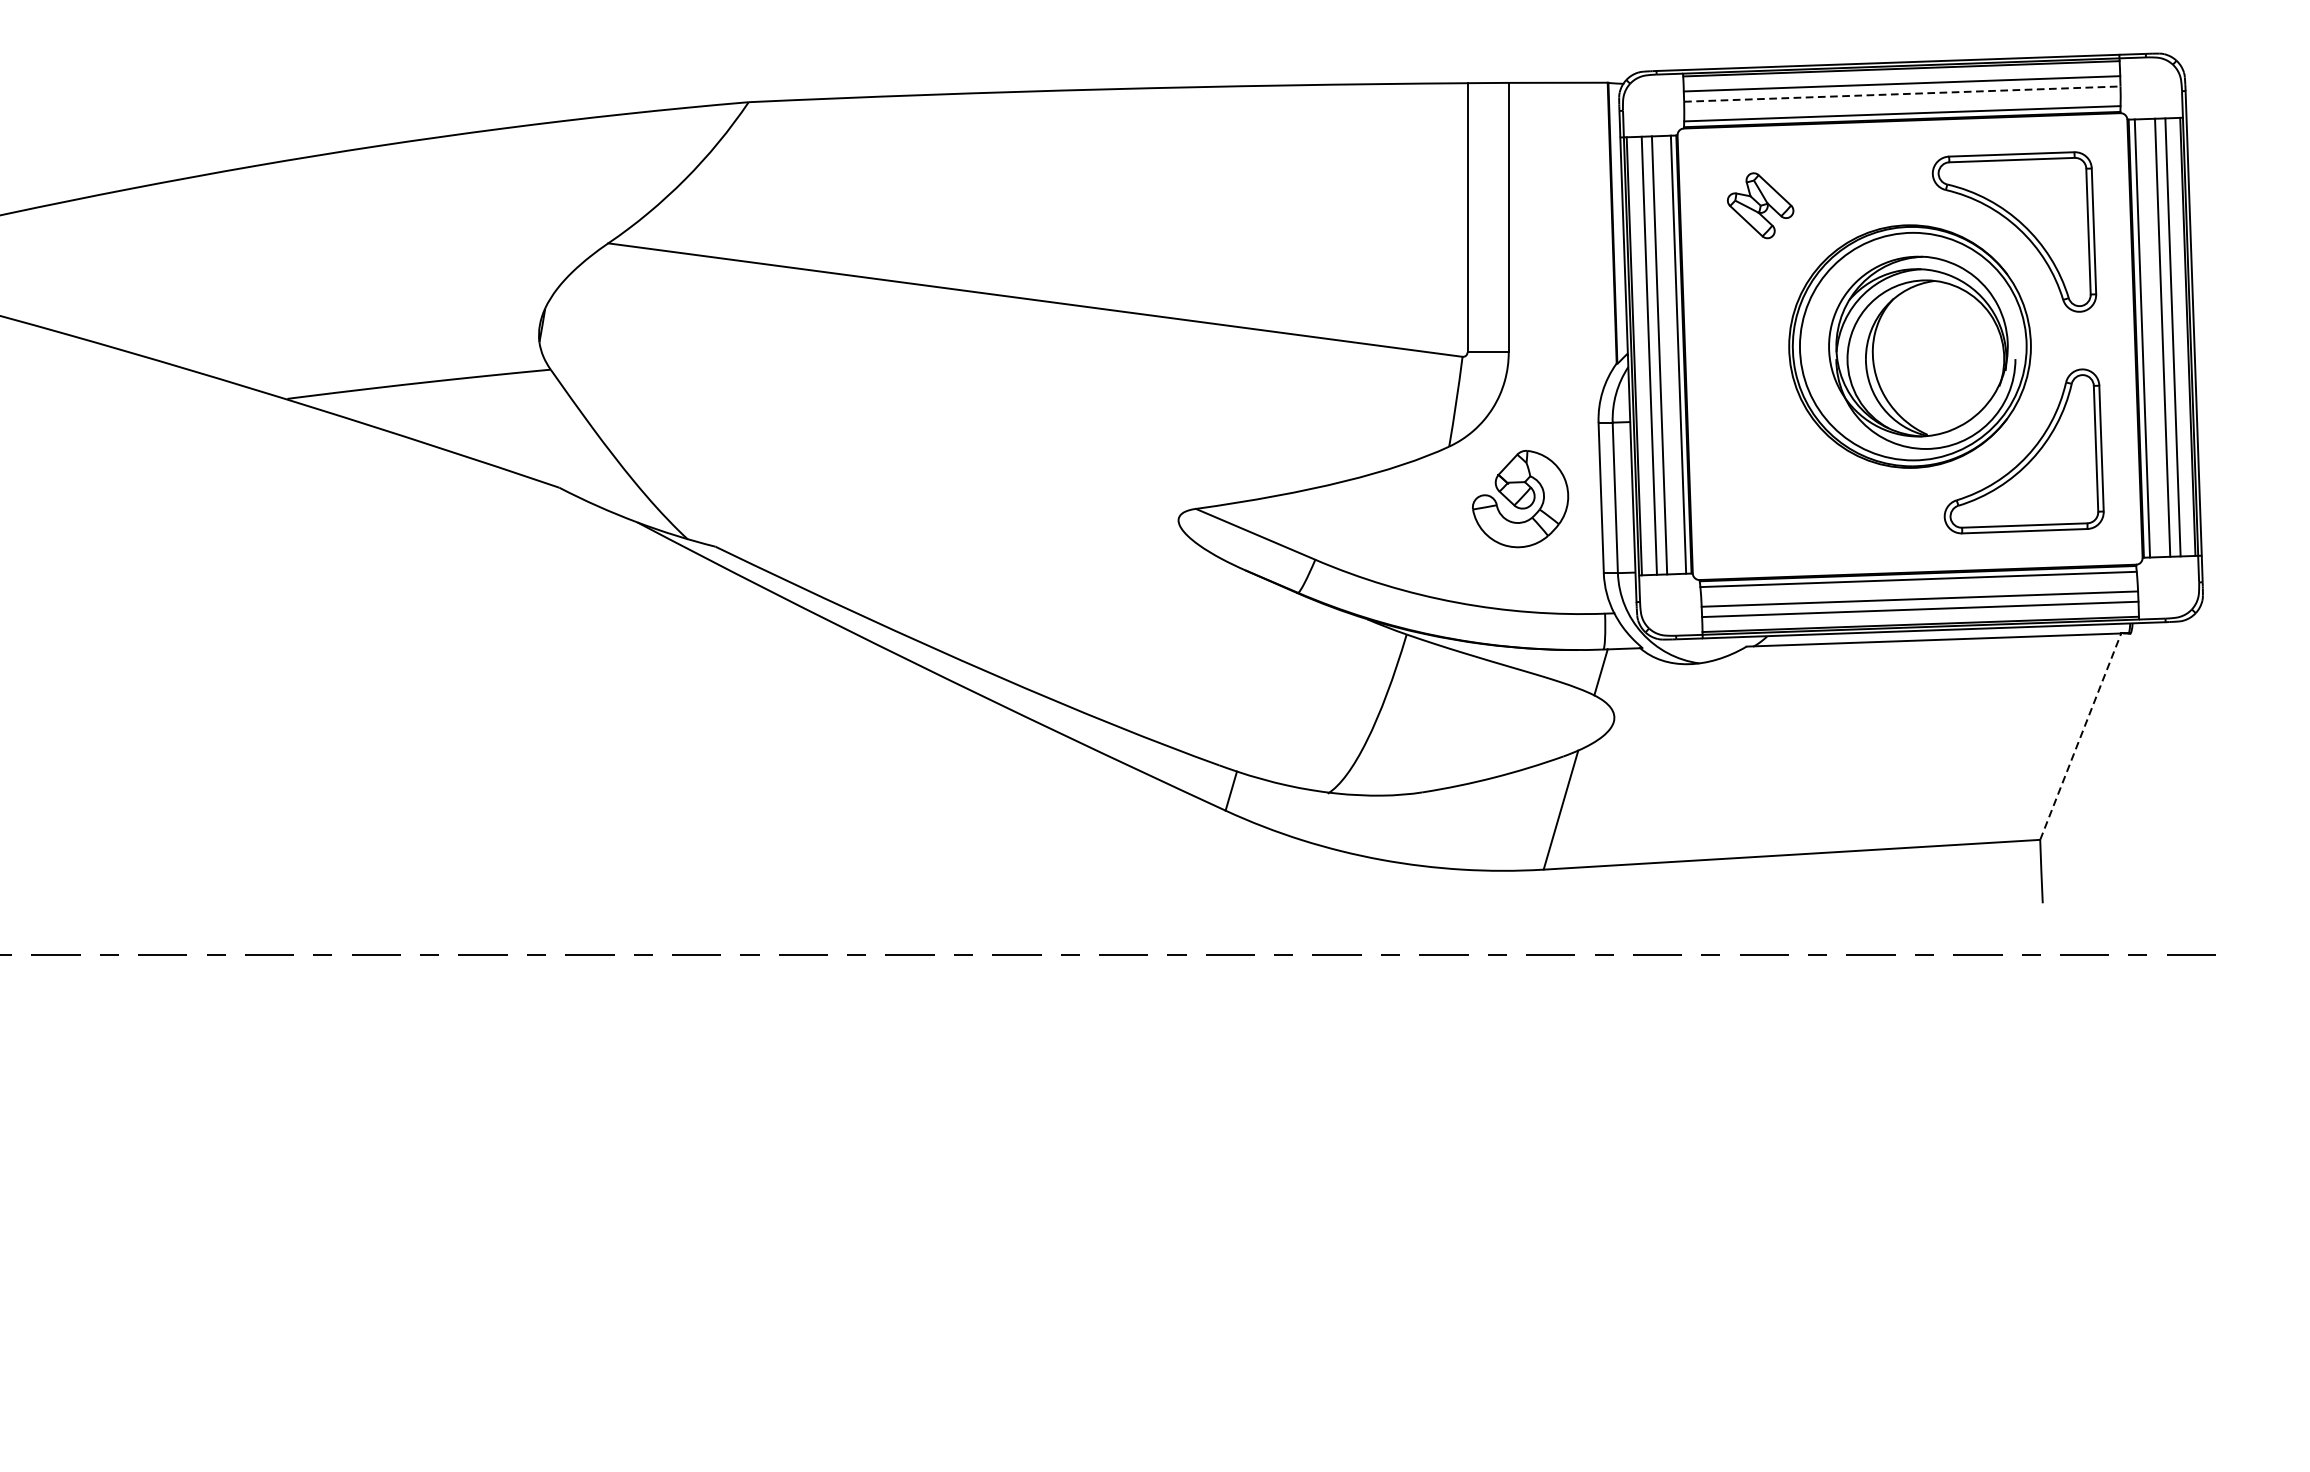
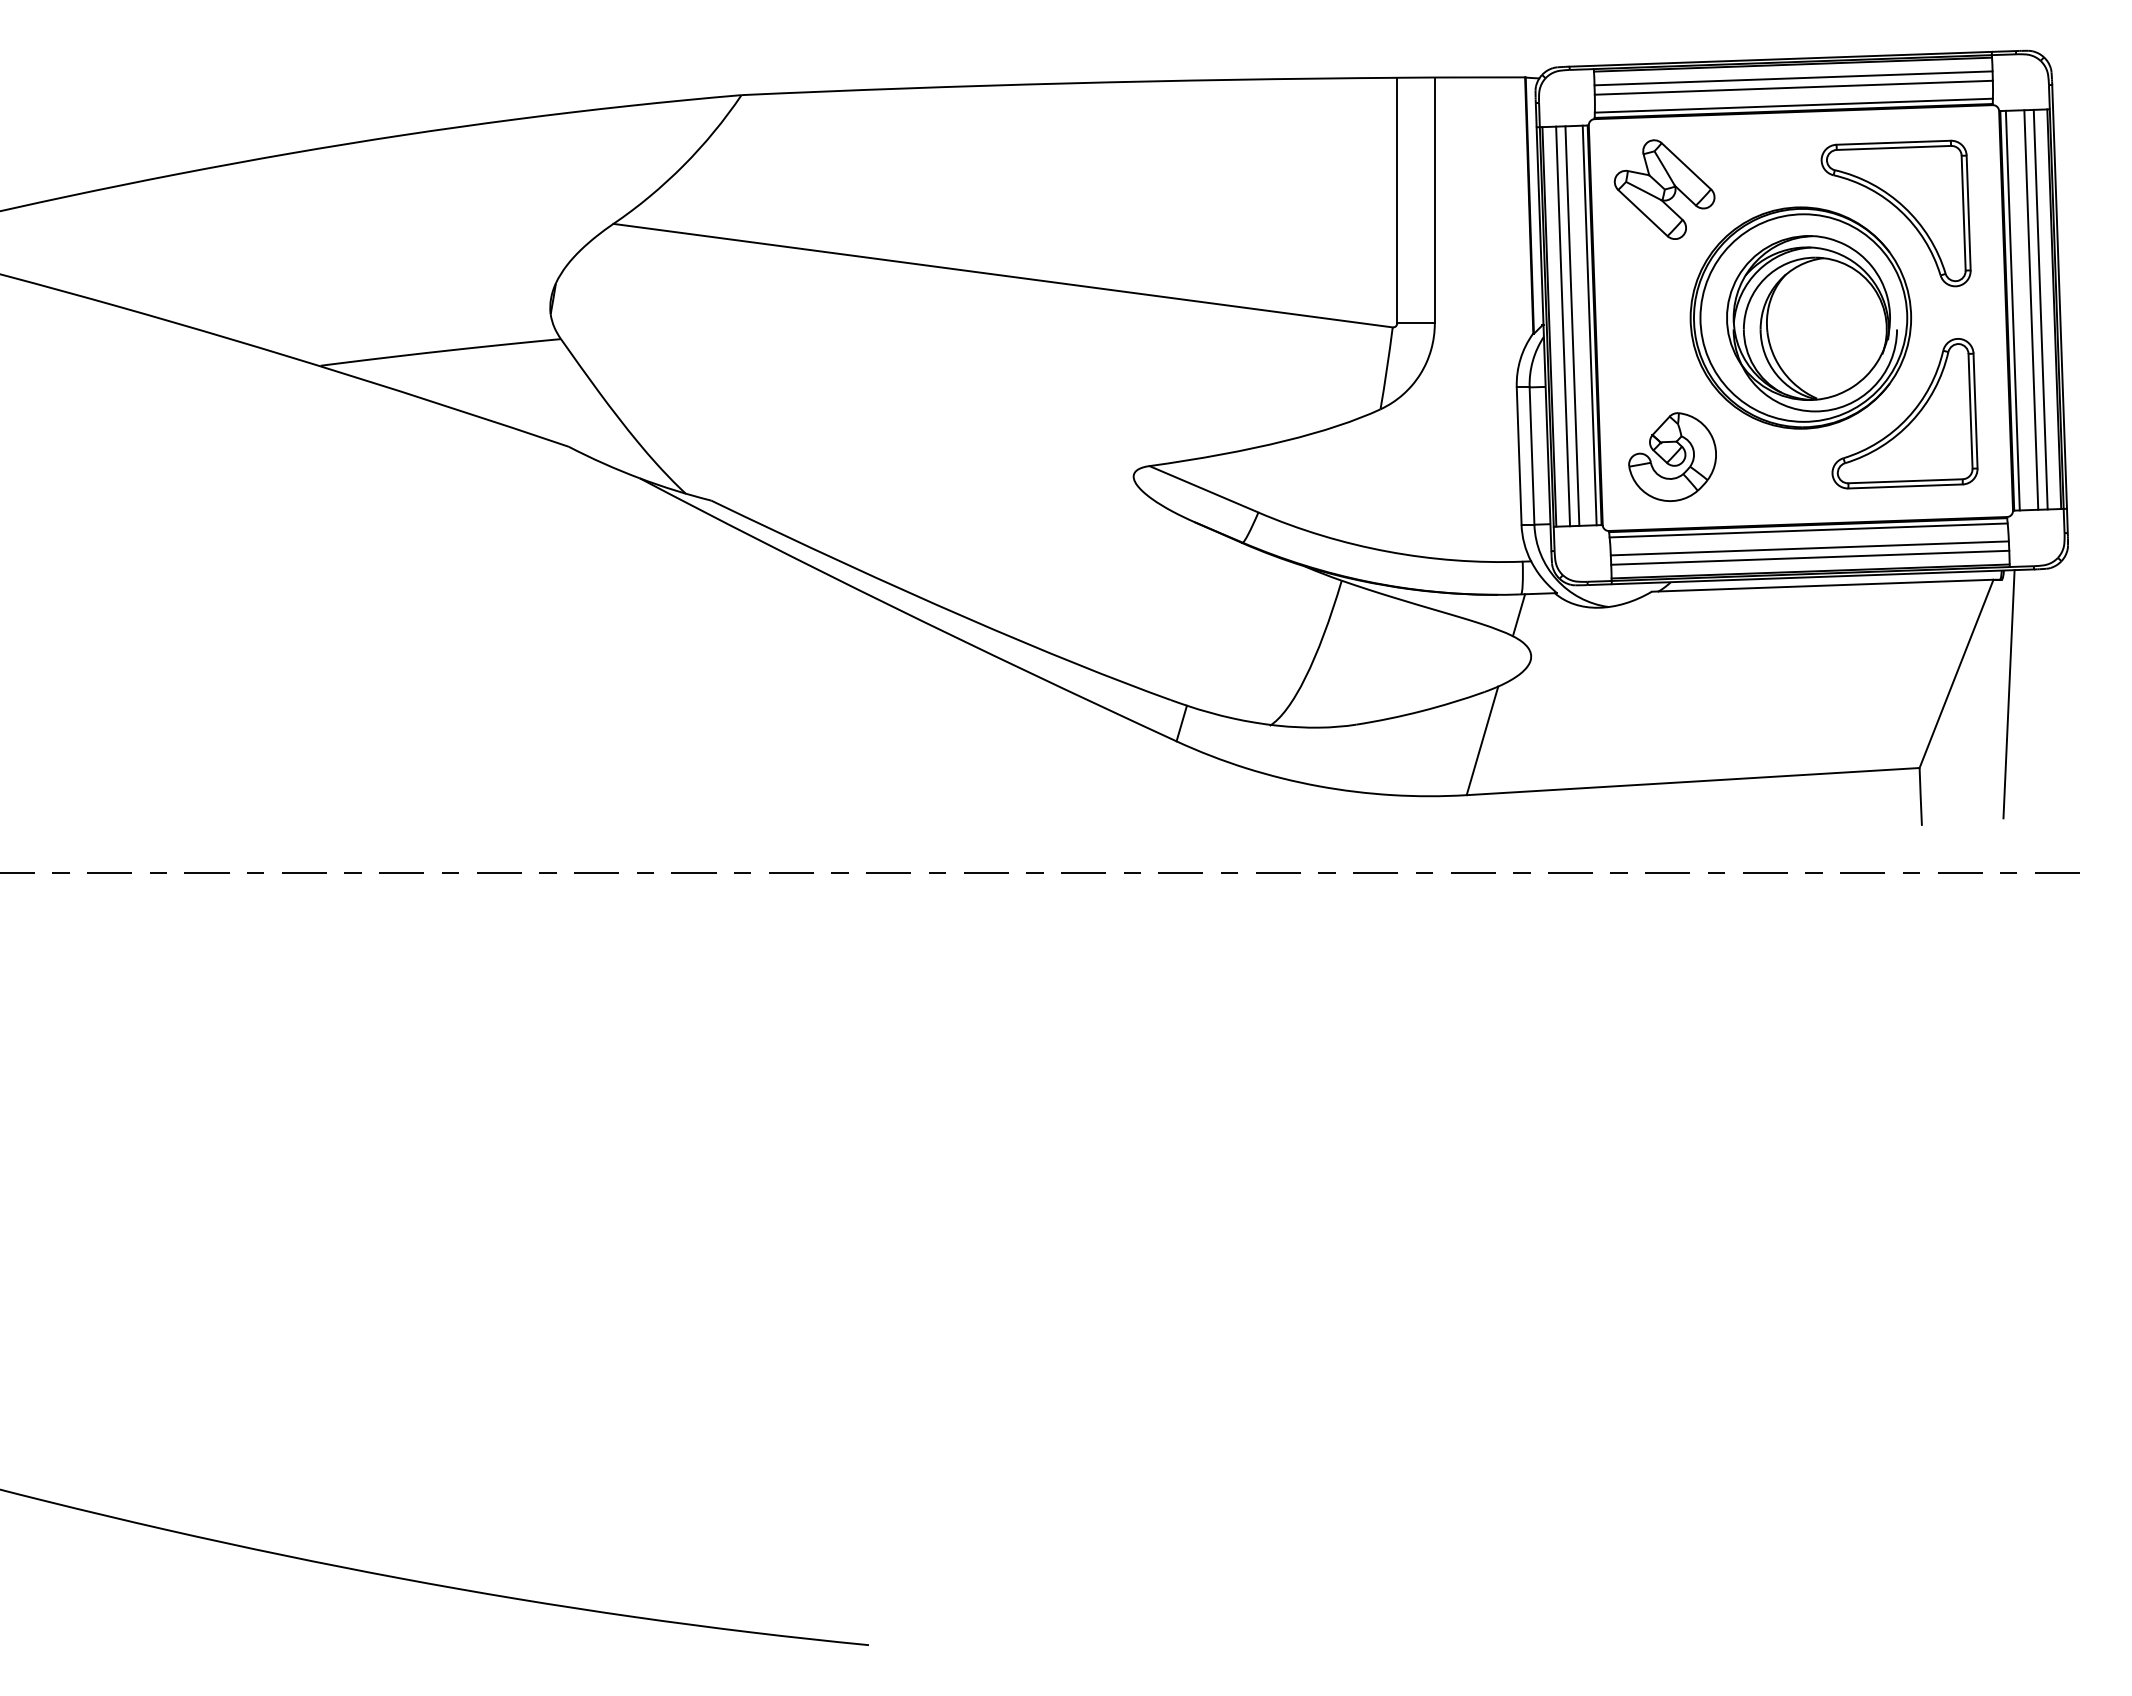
line: (1903, 93) -> (1794, 87), dashed -> solid
part: (1760, 205) -> (1664, 189), size x1.67
part: (1520, 498) -> (1672, 456), moved
line: (2080, 736) -> (1956, 673), dashed -> solid
line: (2137, 759) -> (2008, 694), added

